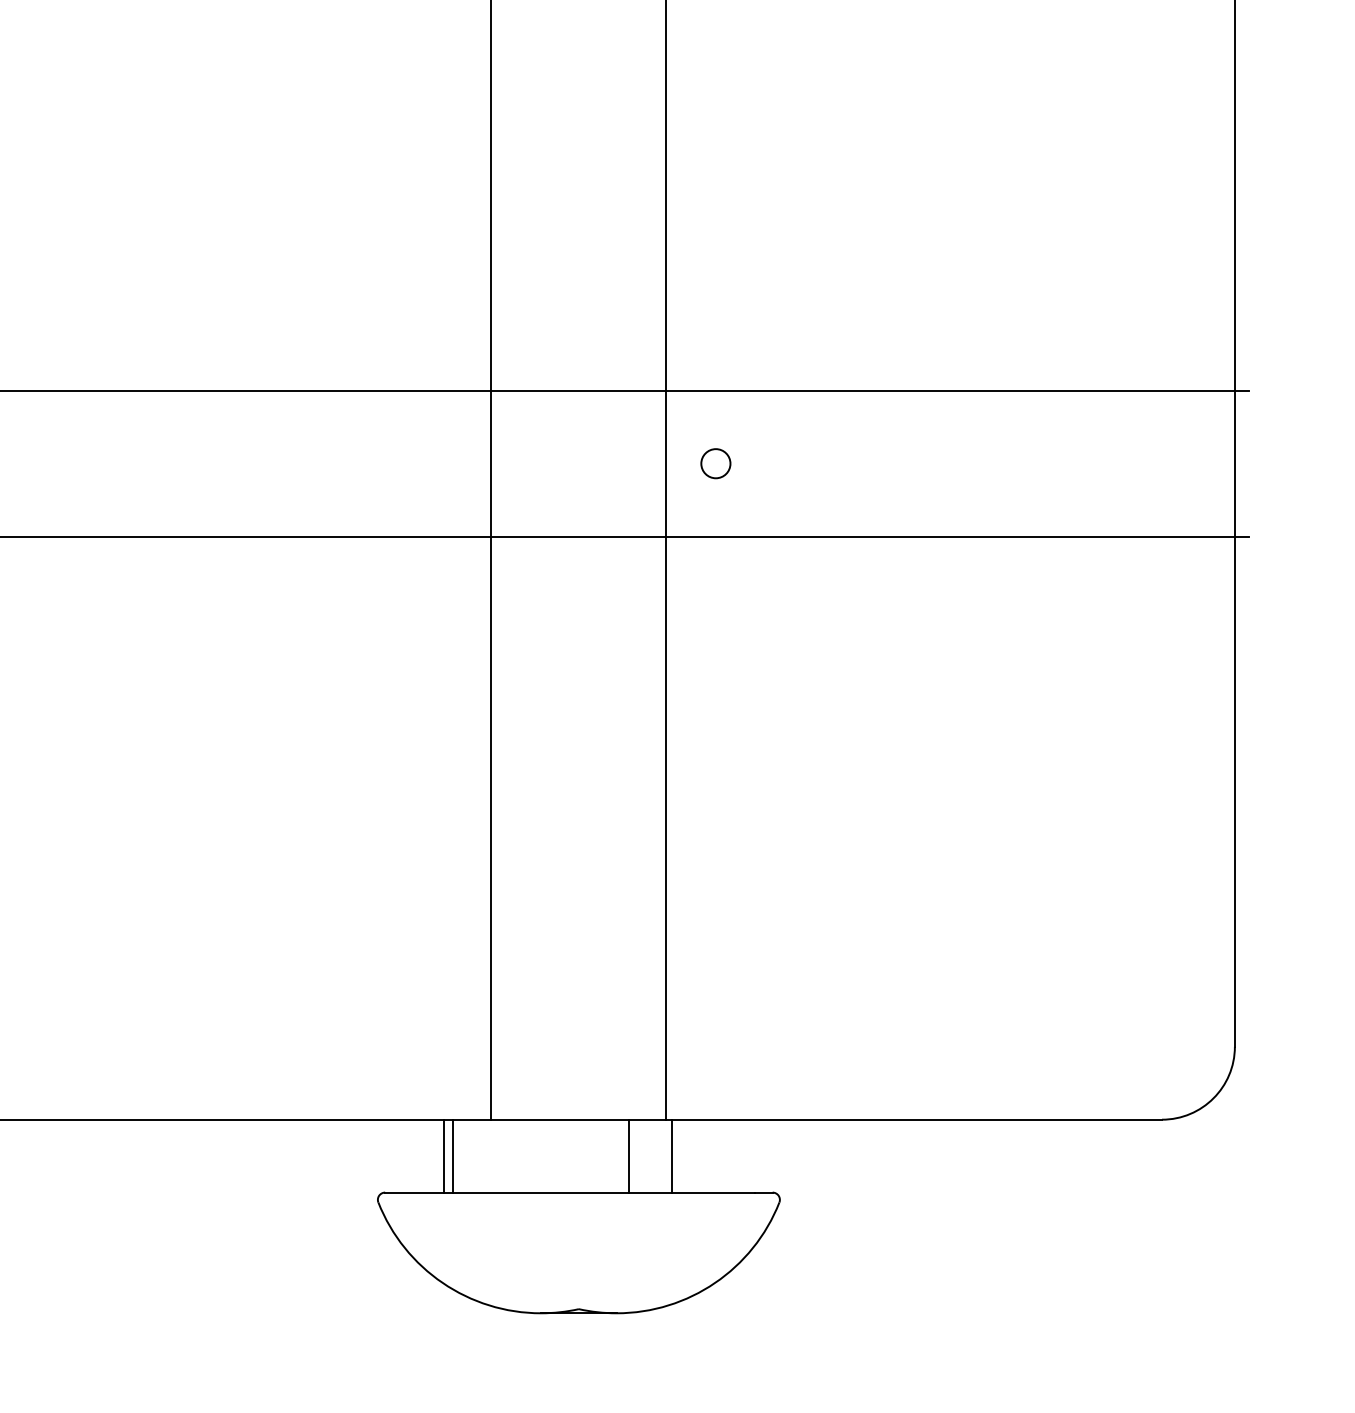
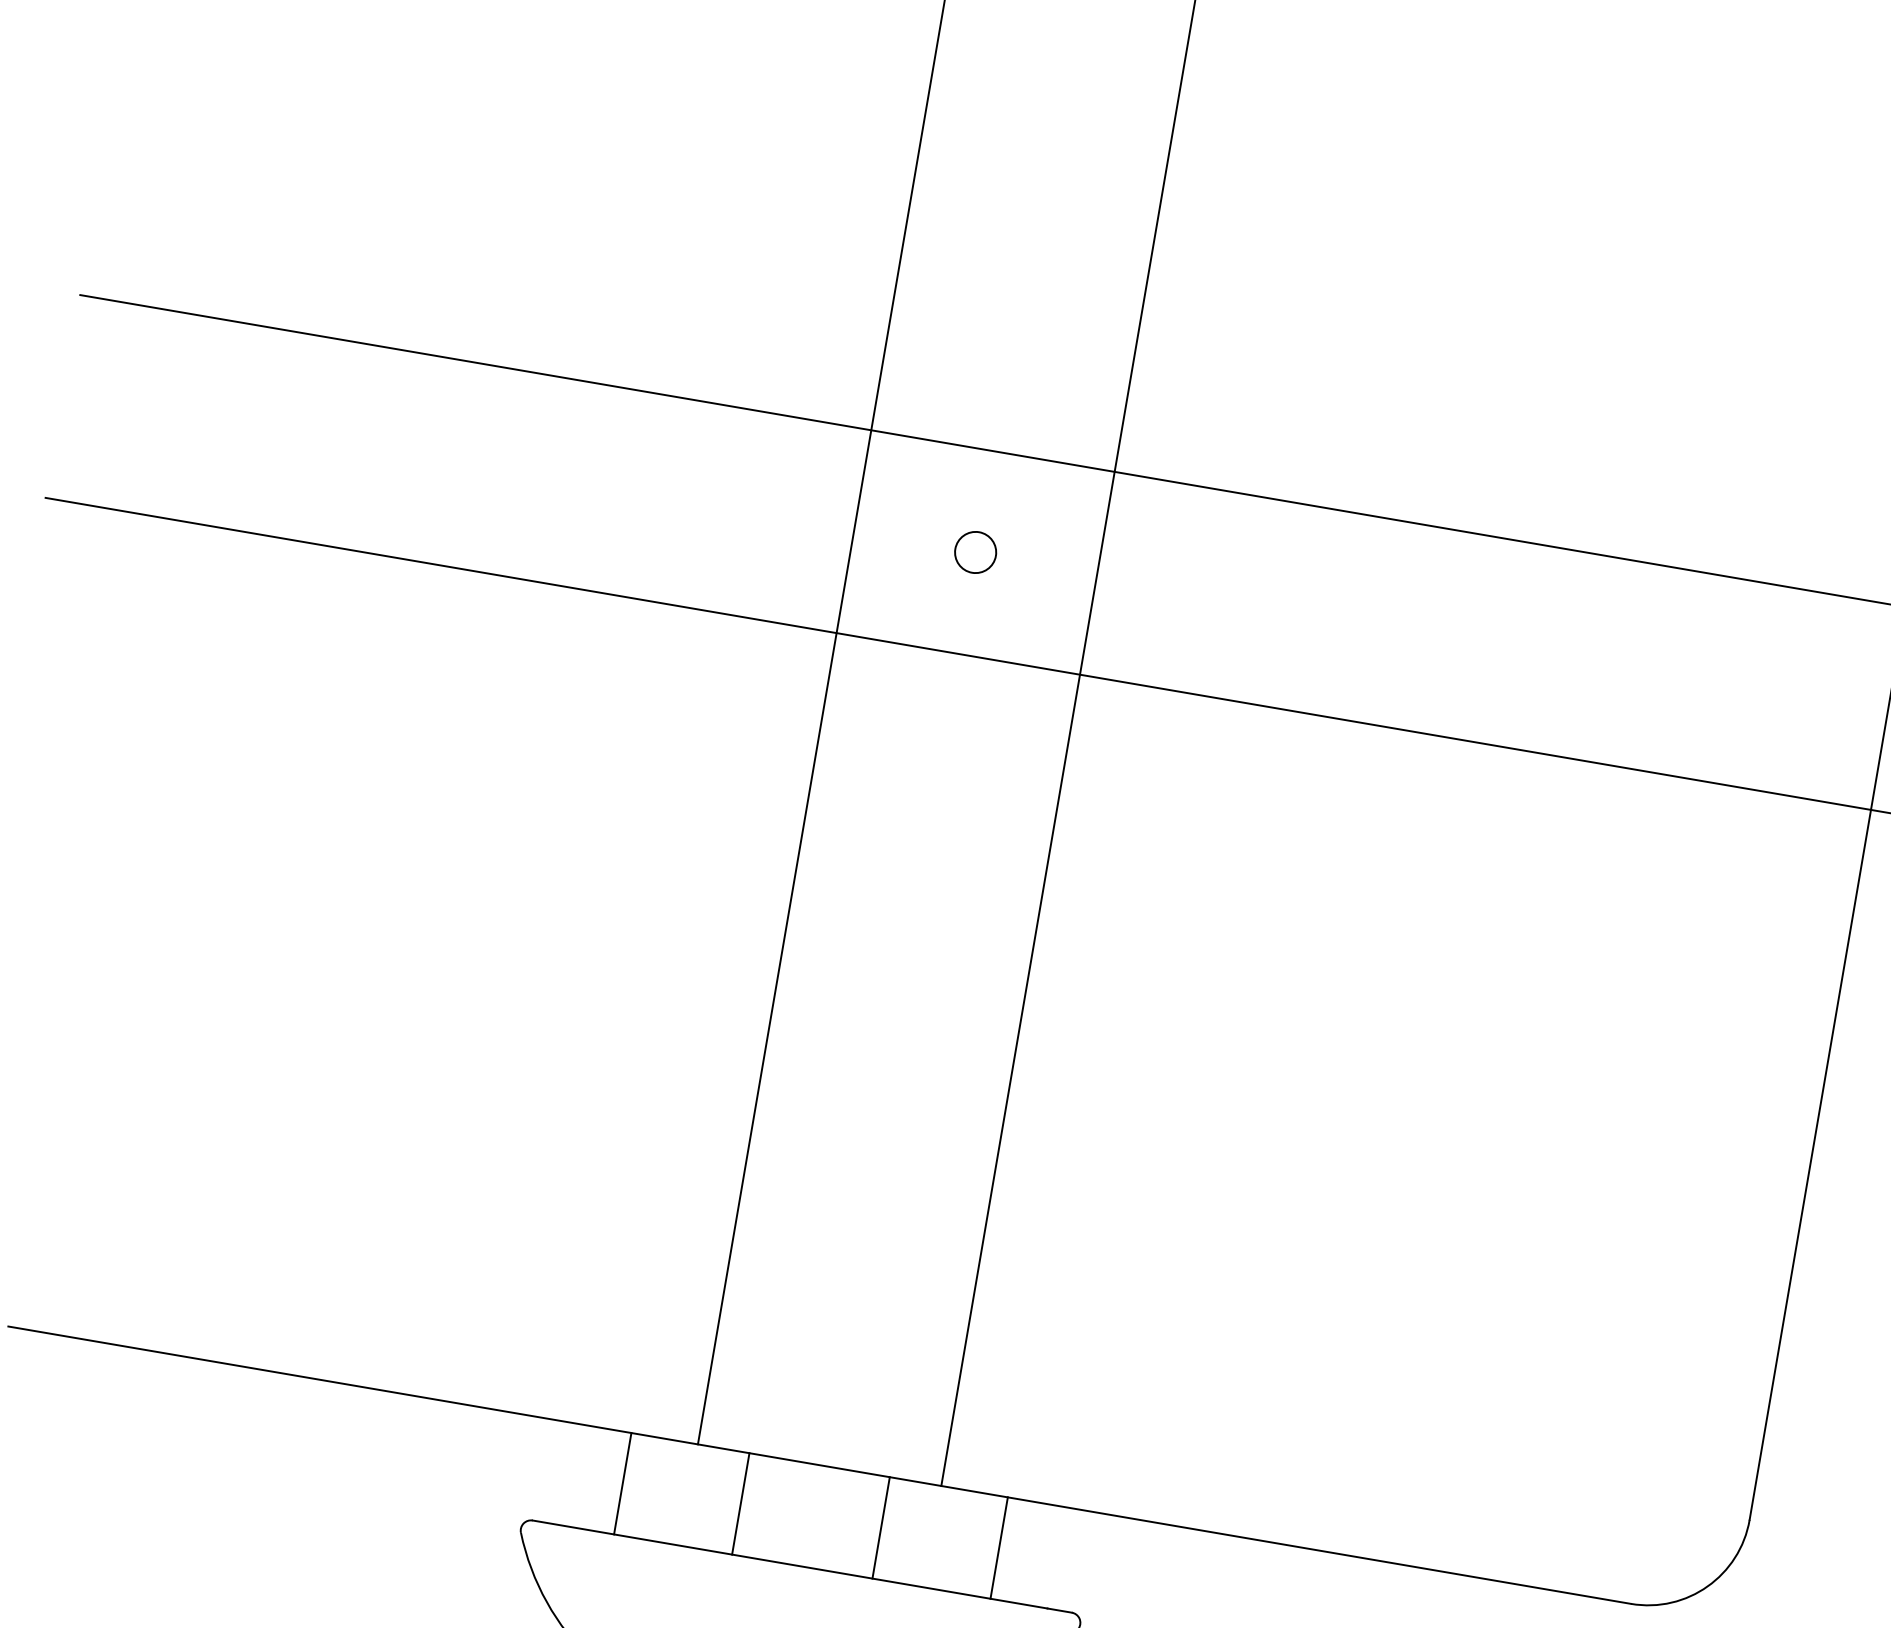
circle: (715, 463) -> (975, 552), moved
line: (453, 1155) -> (740, 1503), moved
line: (672, 1155) -> (999, 1547), moved

